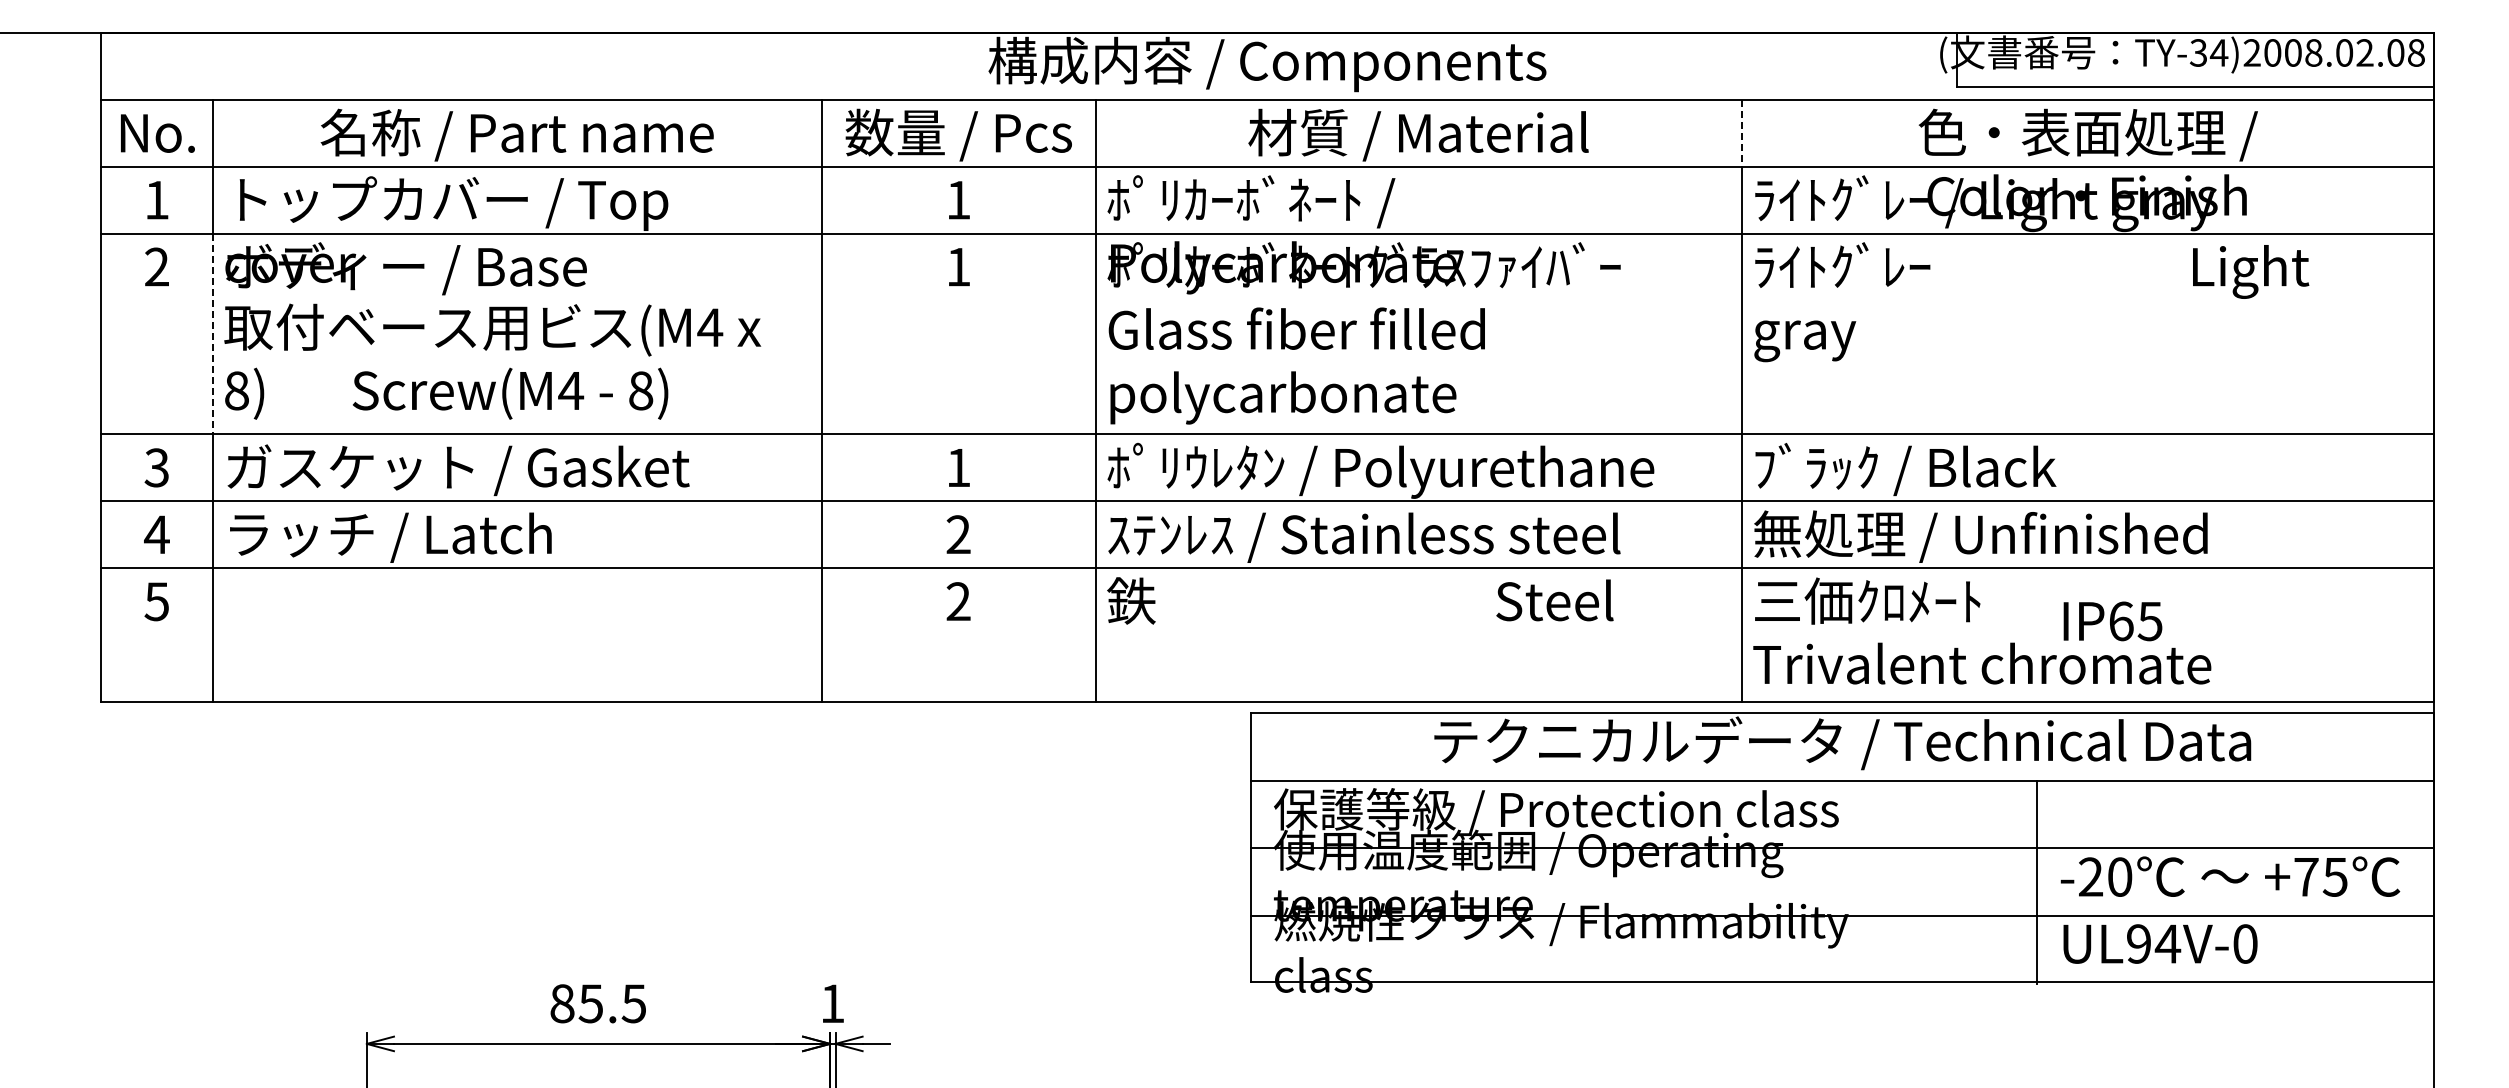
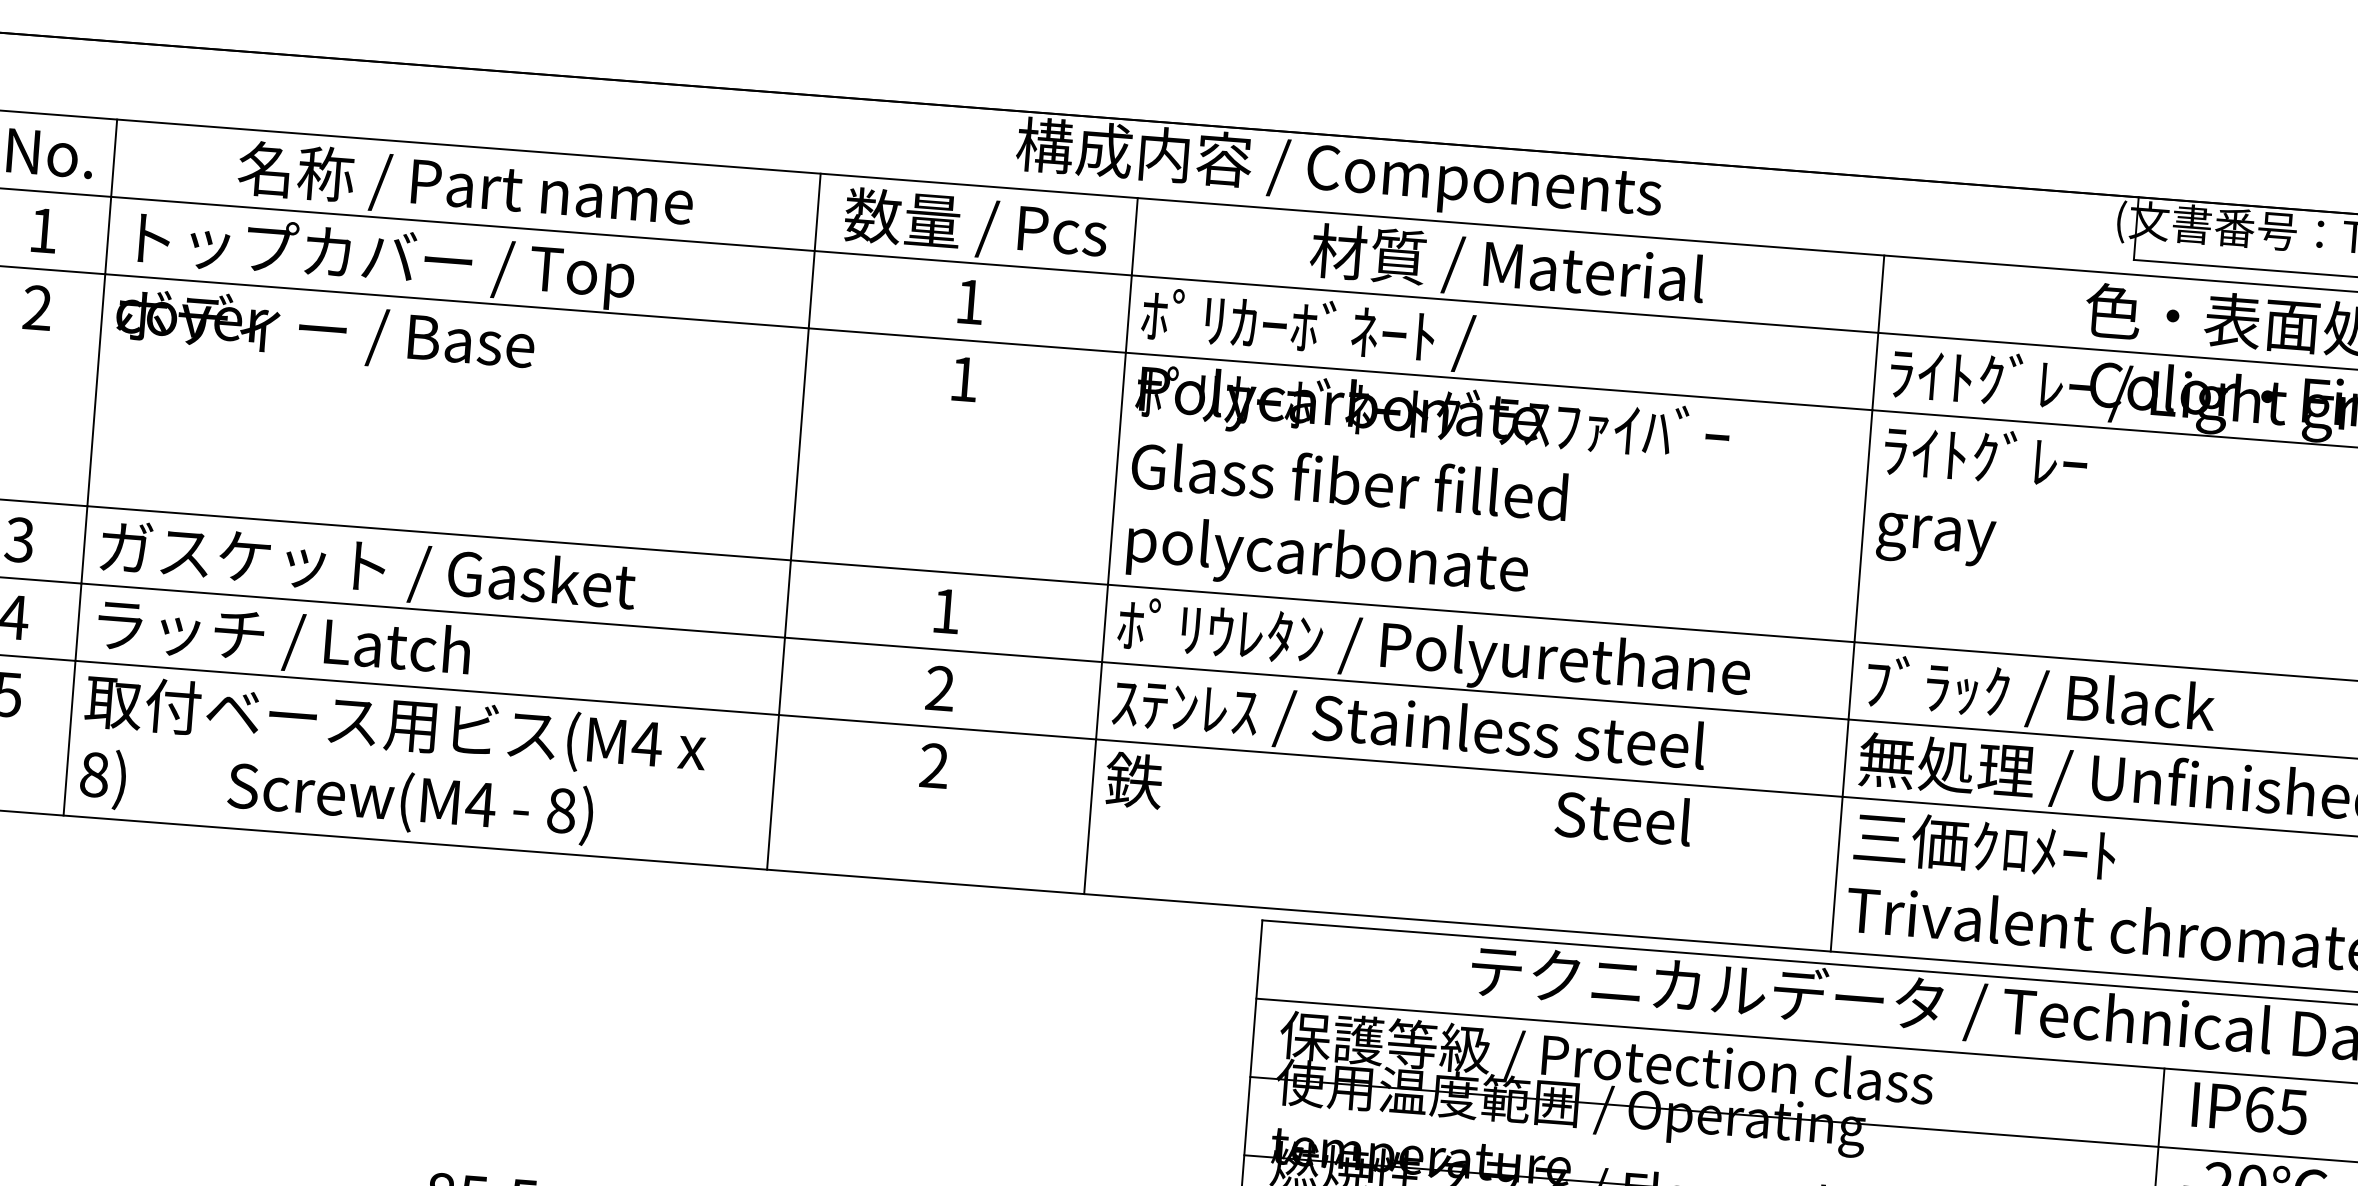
line: (1741, 133) -> (1880, 294), dashed -> solid
line: (212, 334) -> (95, 390), dashed -> solid
text: (492, 361) -> (392, 763), moved
text: (2112, 621) -> (2249, 1108), moved

